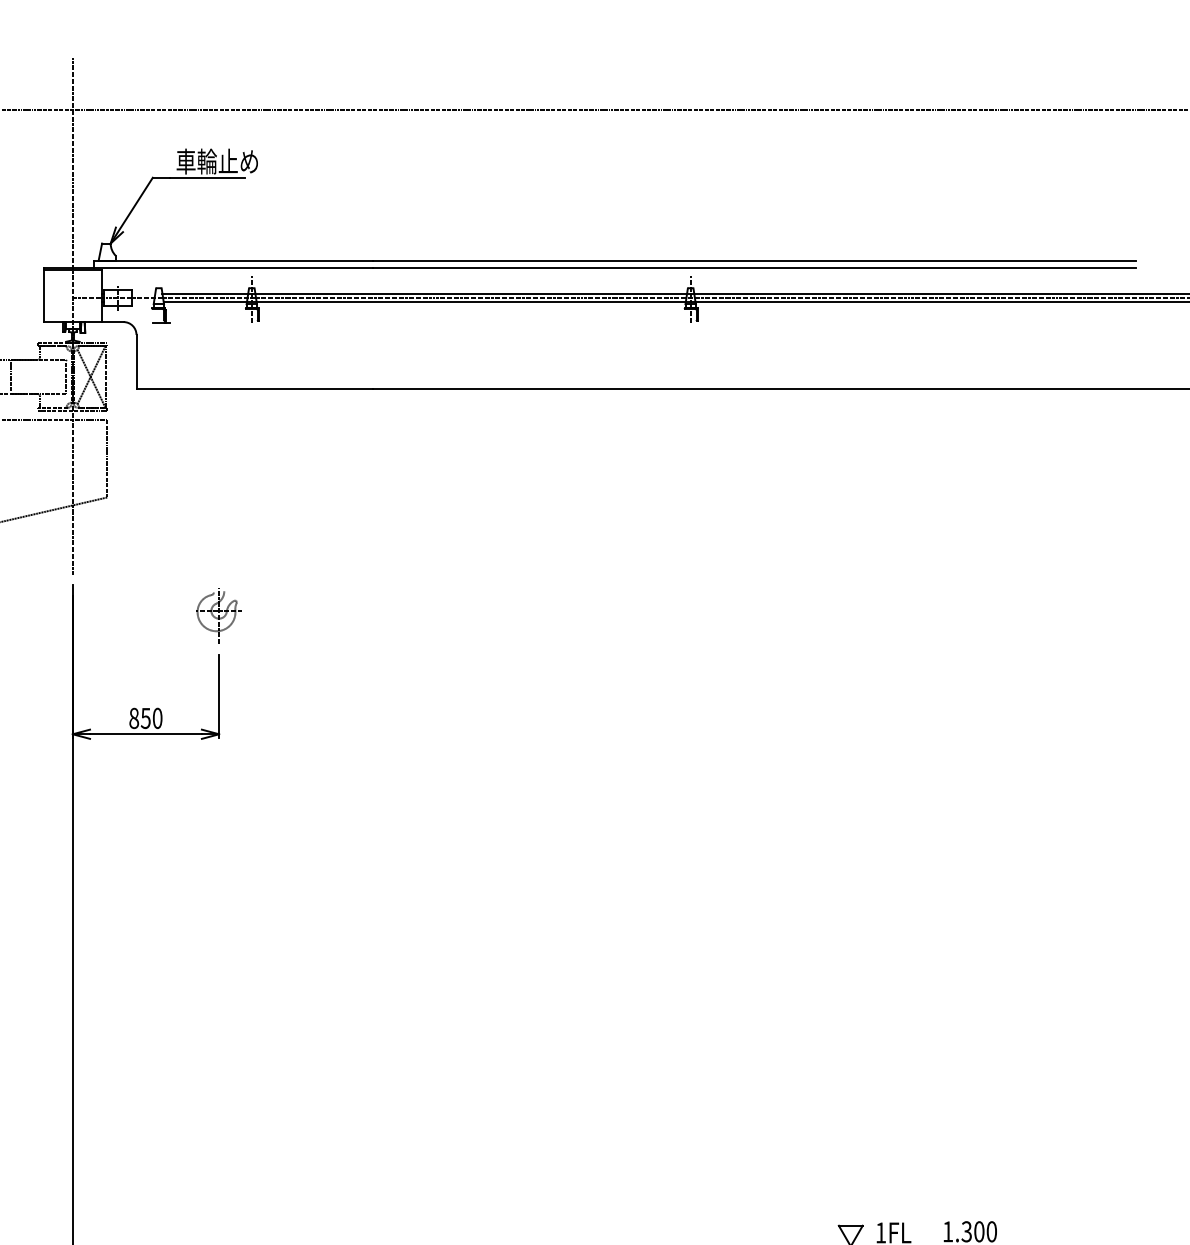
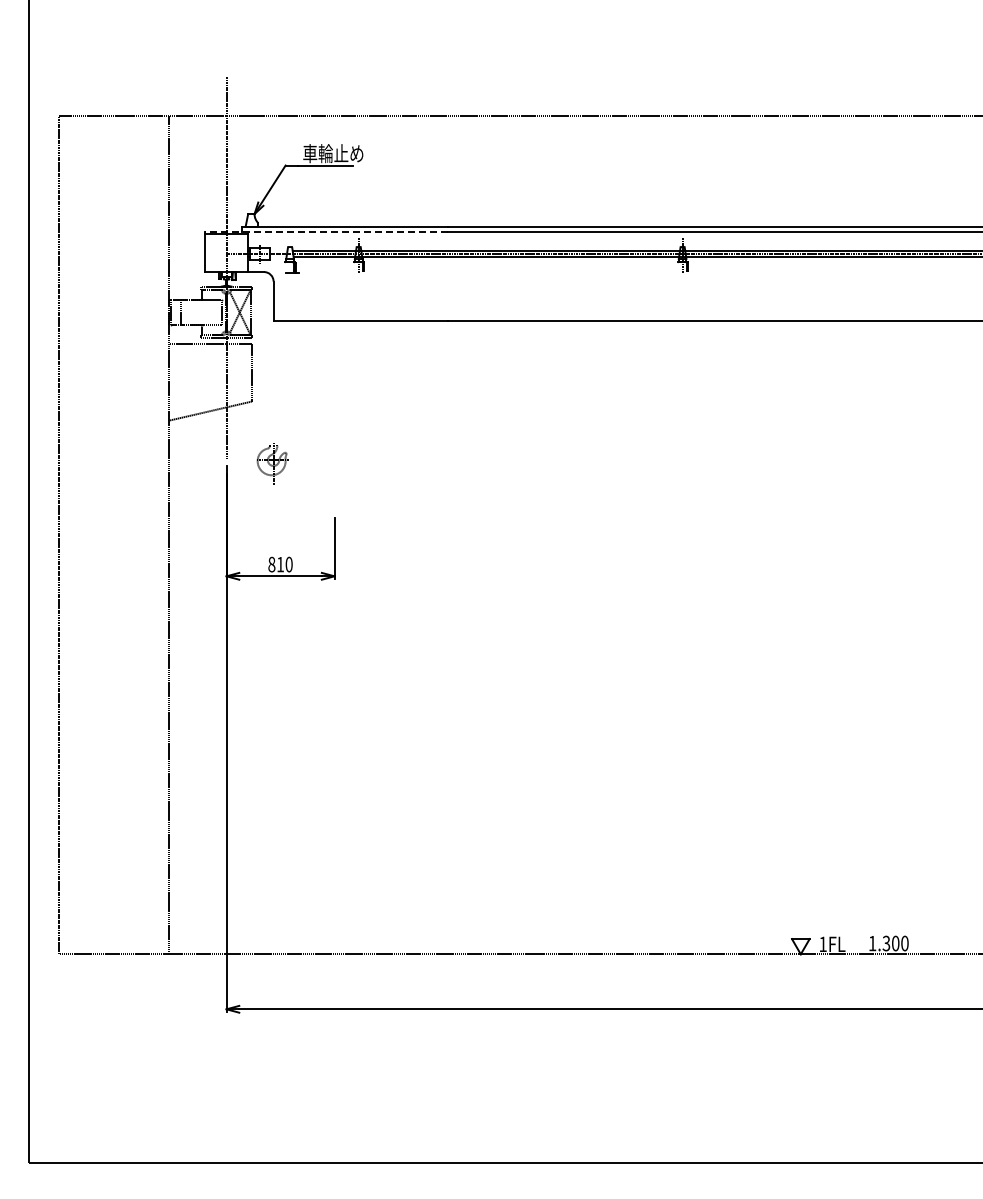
line: (208, 268) -> (326, 232), solid -> dashed
part: (217, 615) -> (272, 463), moved
text: (144, 718) -> (279, 564), 850 -> 810

